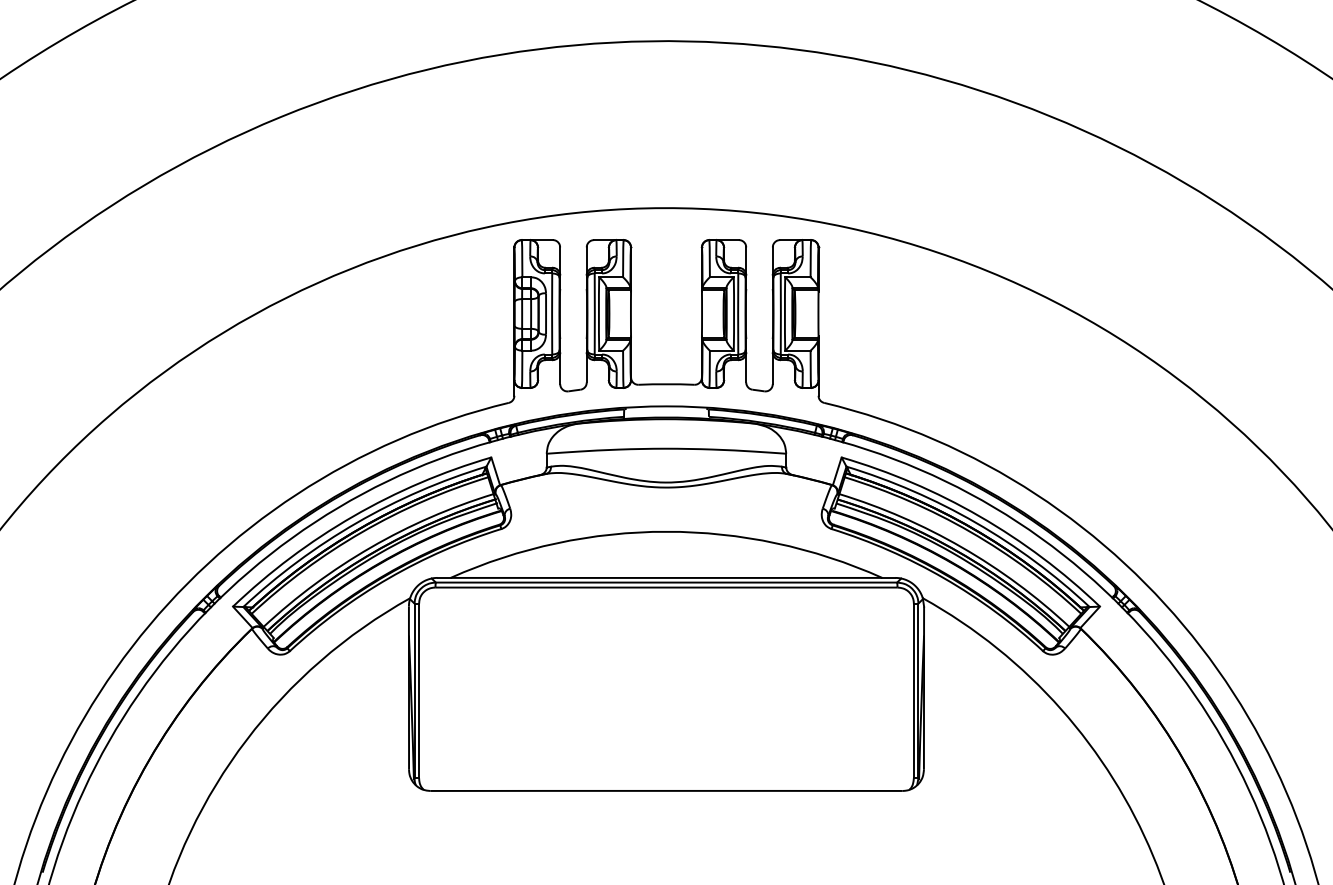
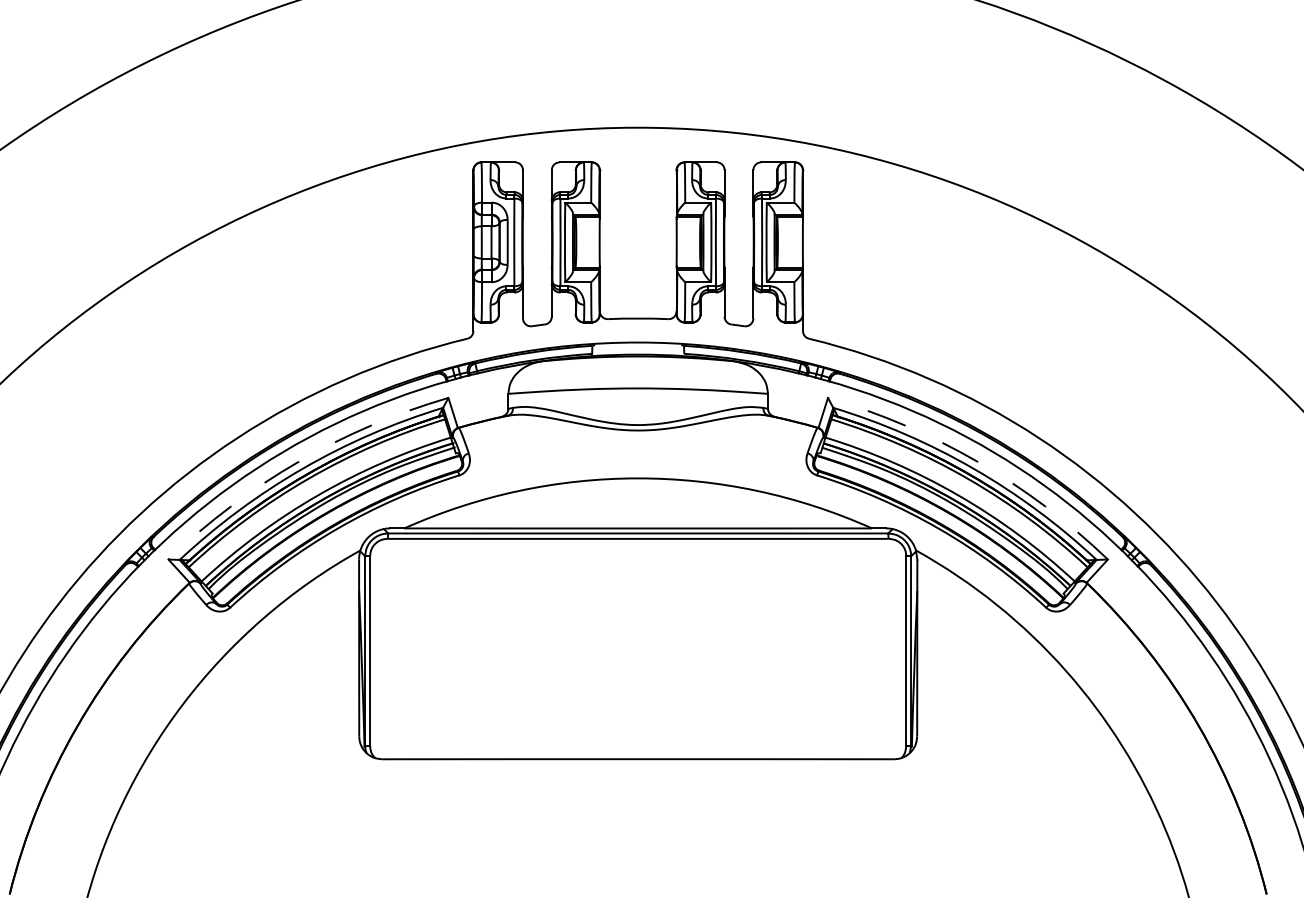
arc: (353, 516) -> (299, 461), solid -> dashed
arc: (979, 516) -> (977, 461), solid -> dashed

